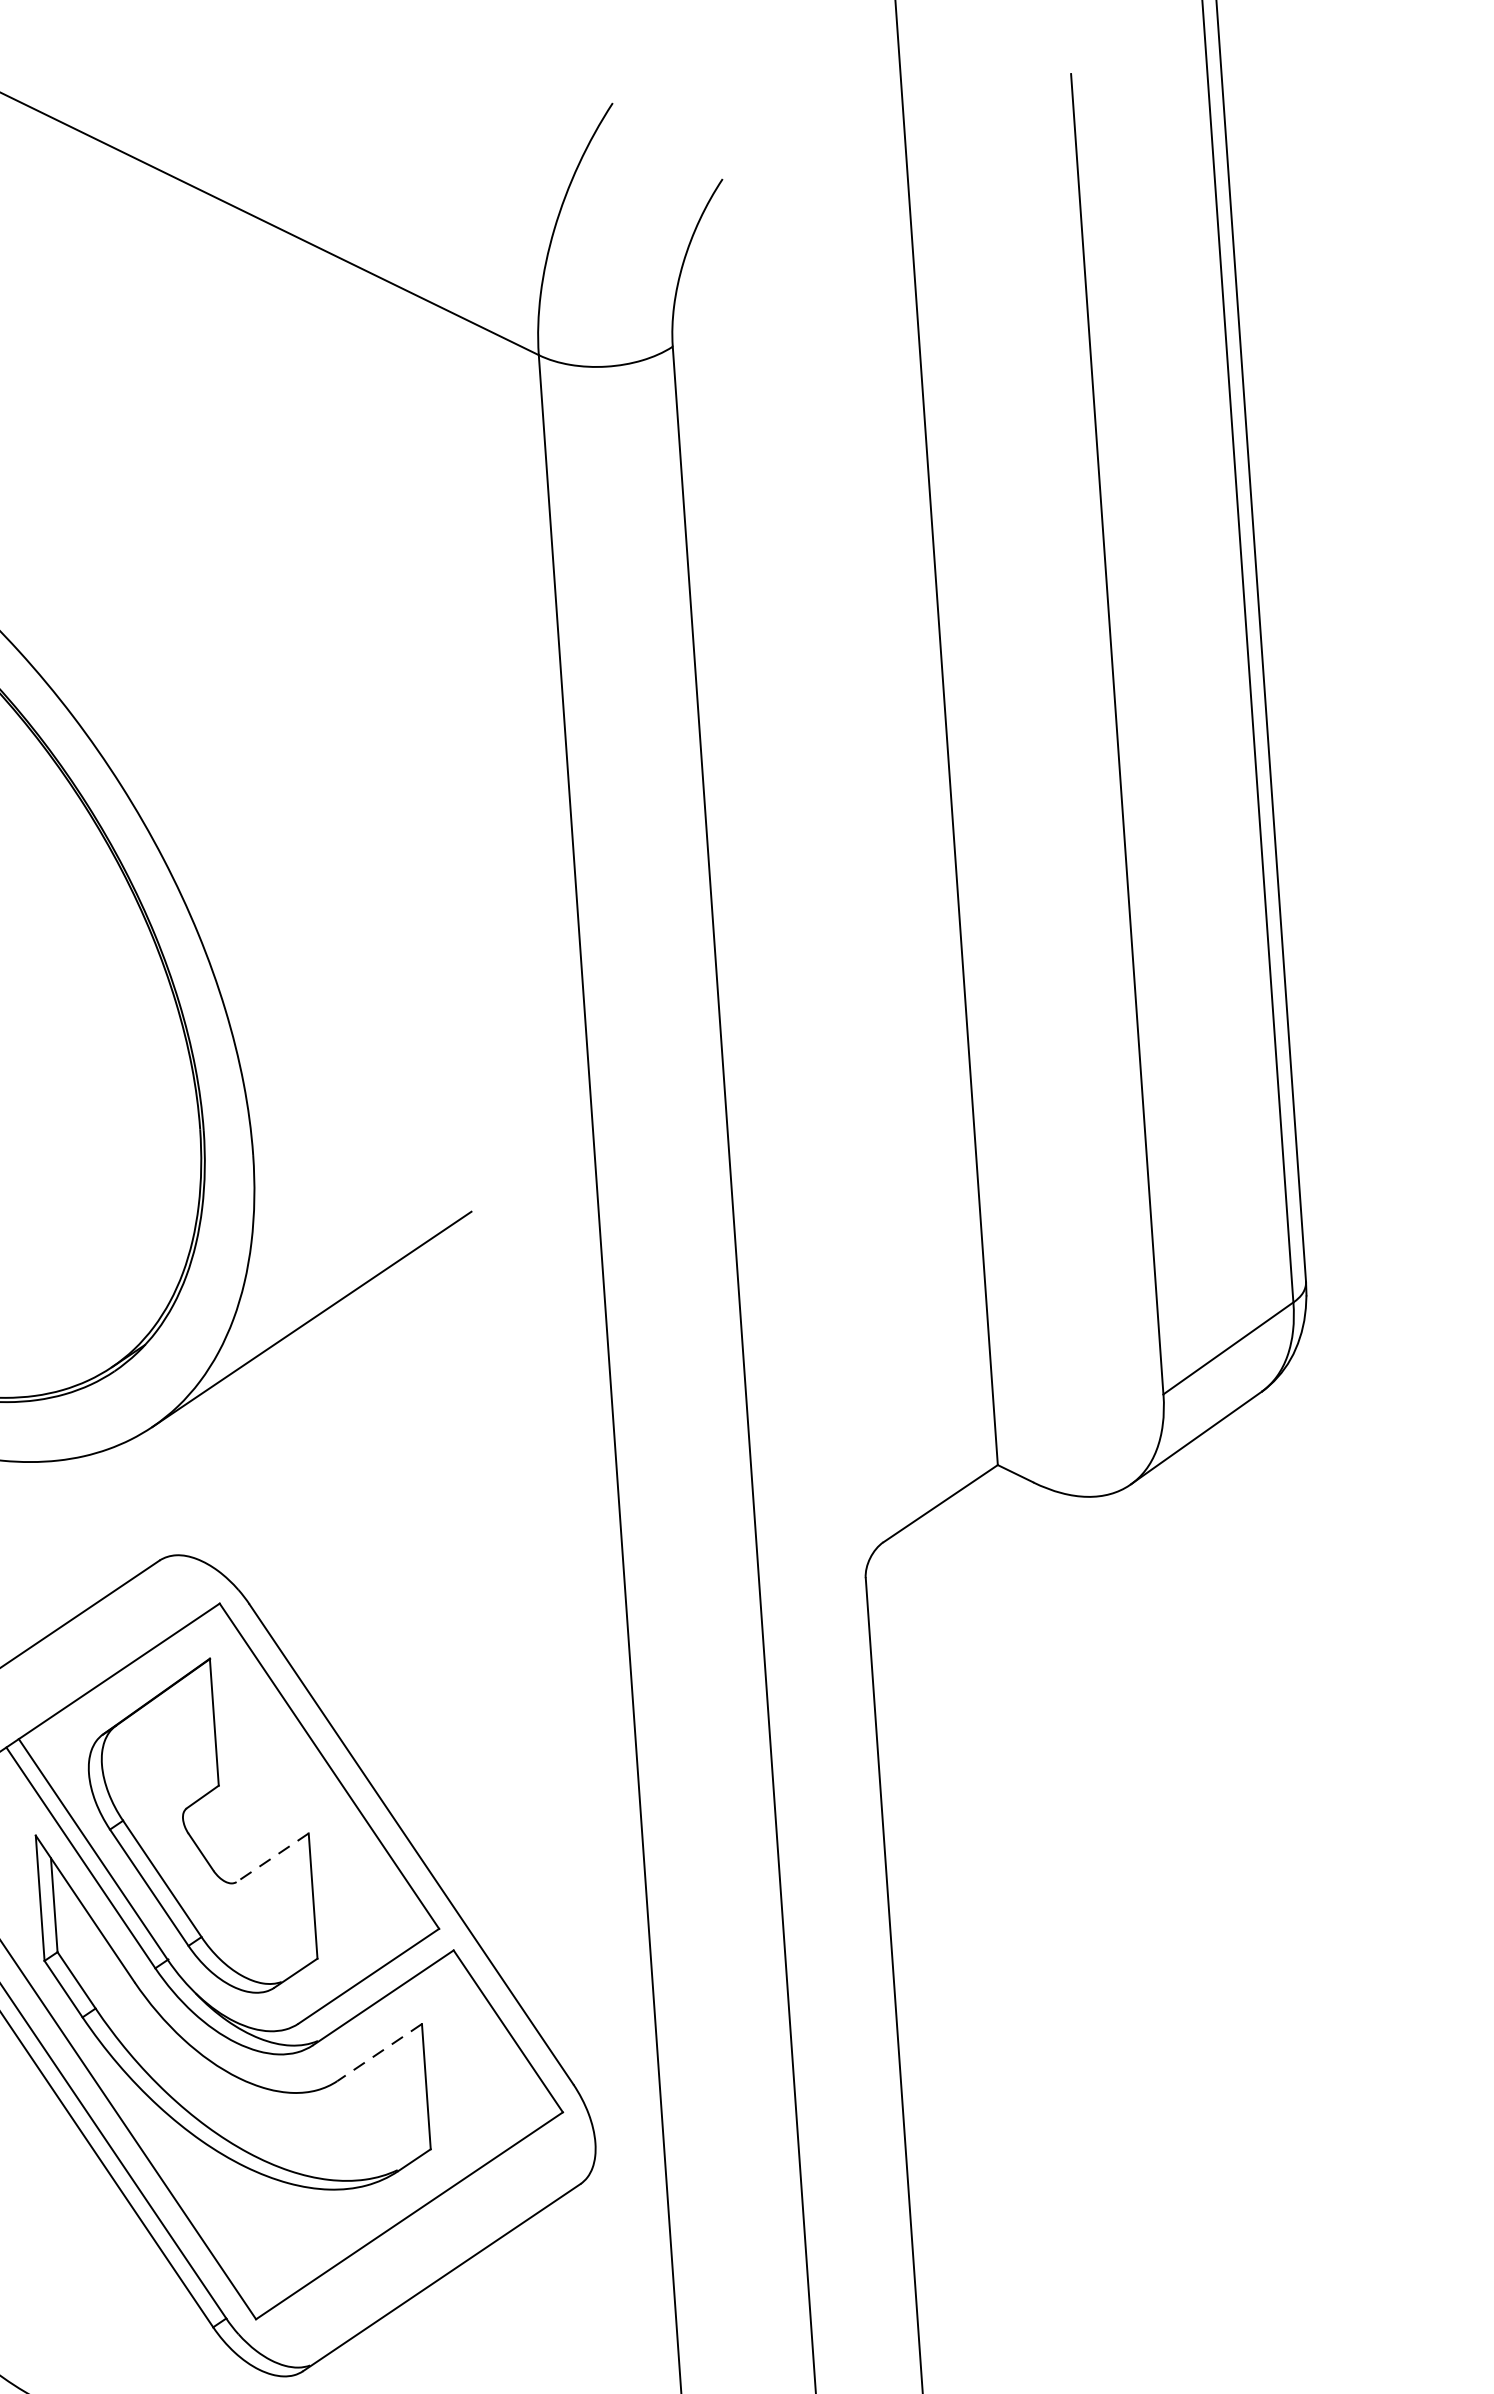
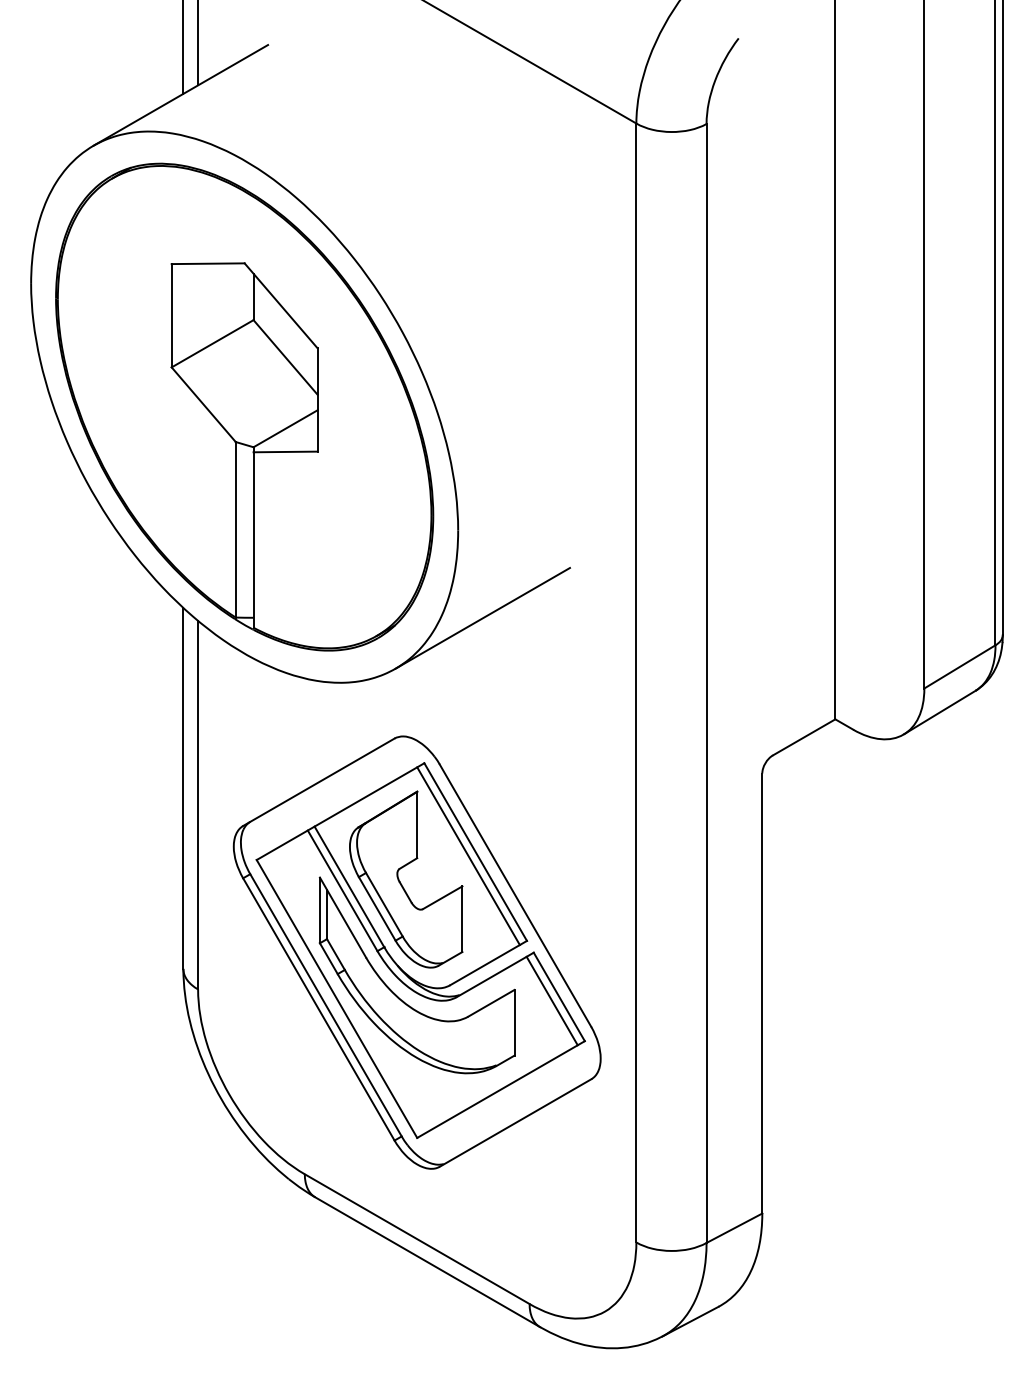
line: (316, 1775) -> (468, 856), added
line: (272, 1857) -> (442, 897), dashed -> solid
line: (493, 2039) -> (551, 1000), added
line: (379, 2052) -> (491, 1003), dashed -> solid

